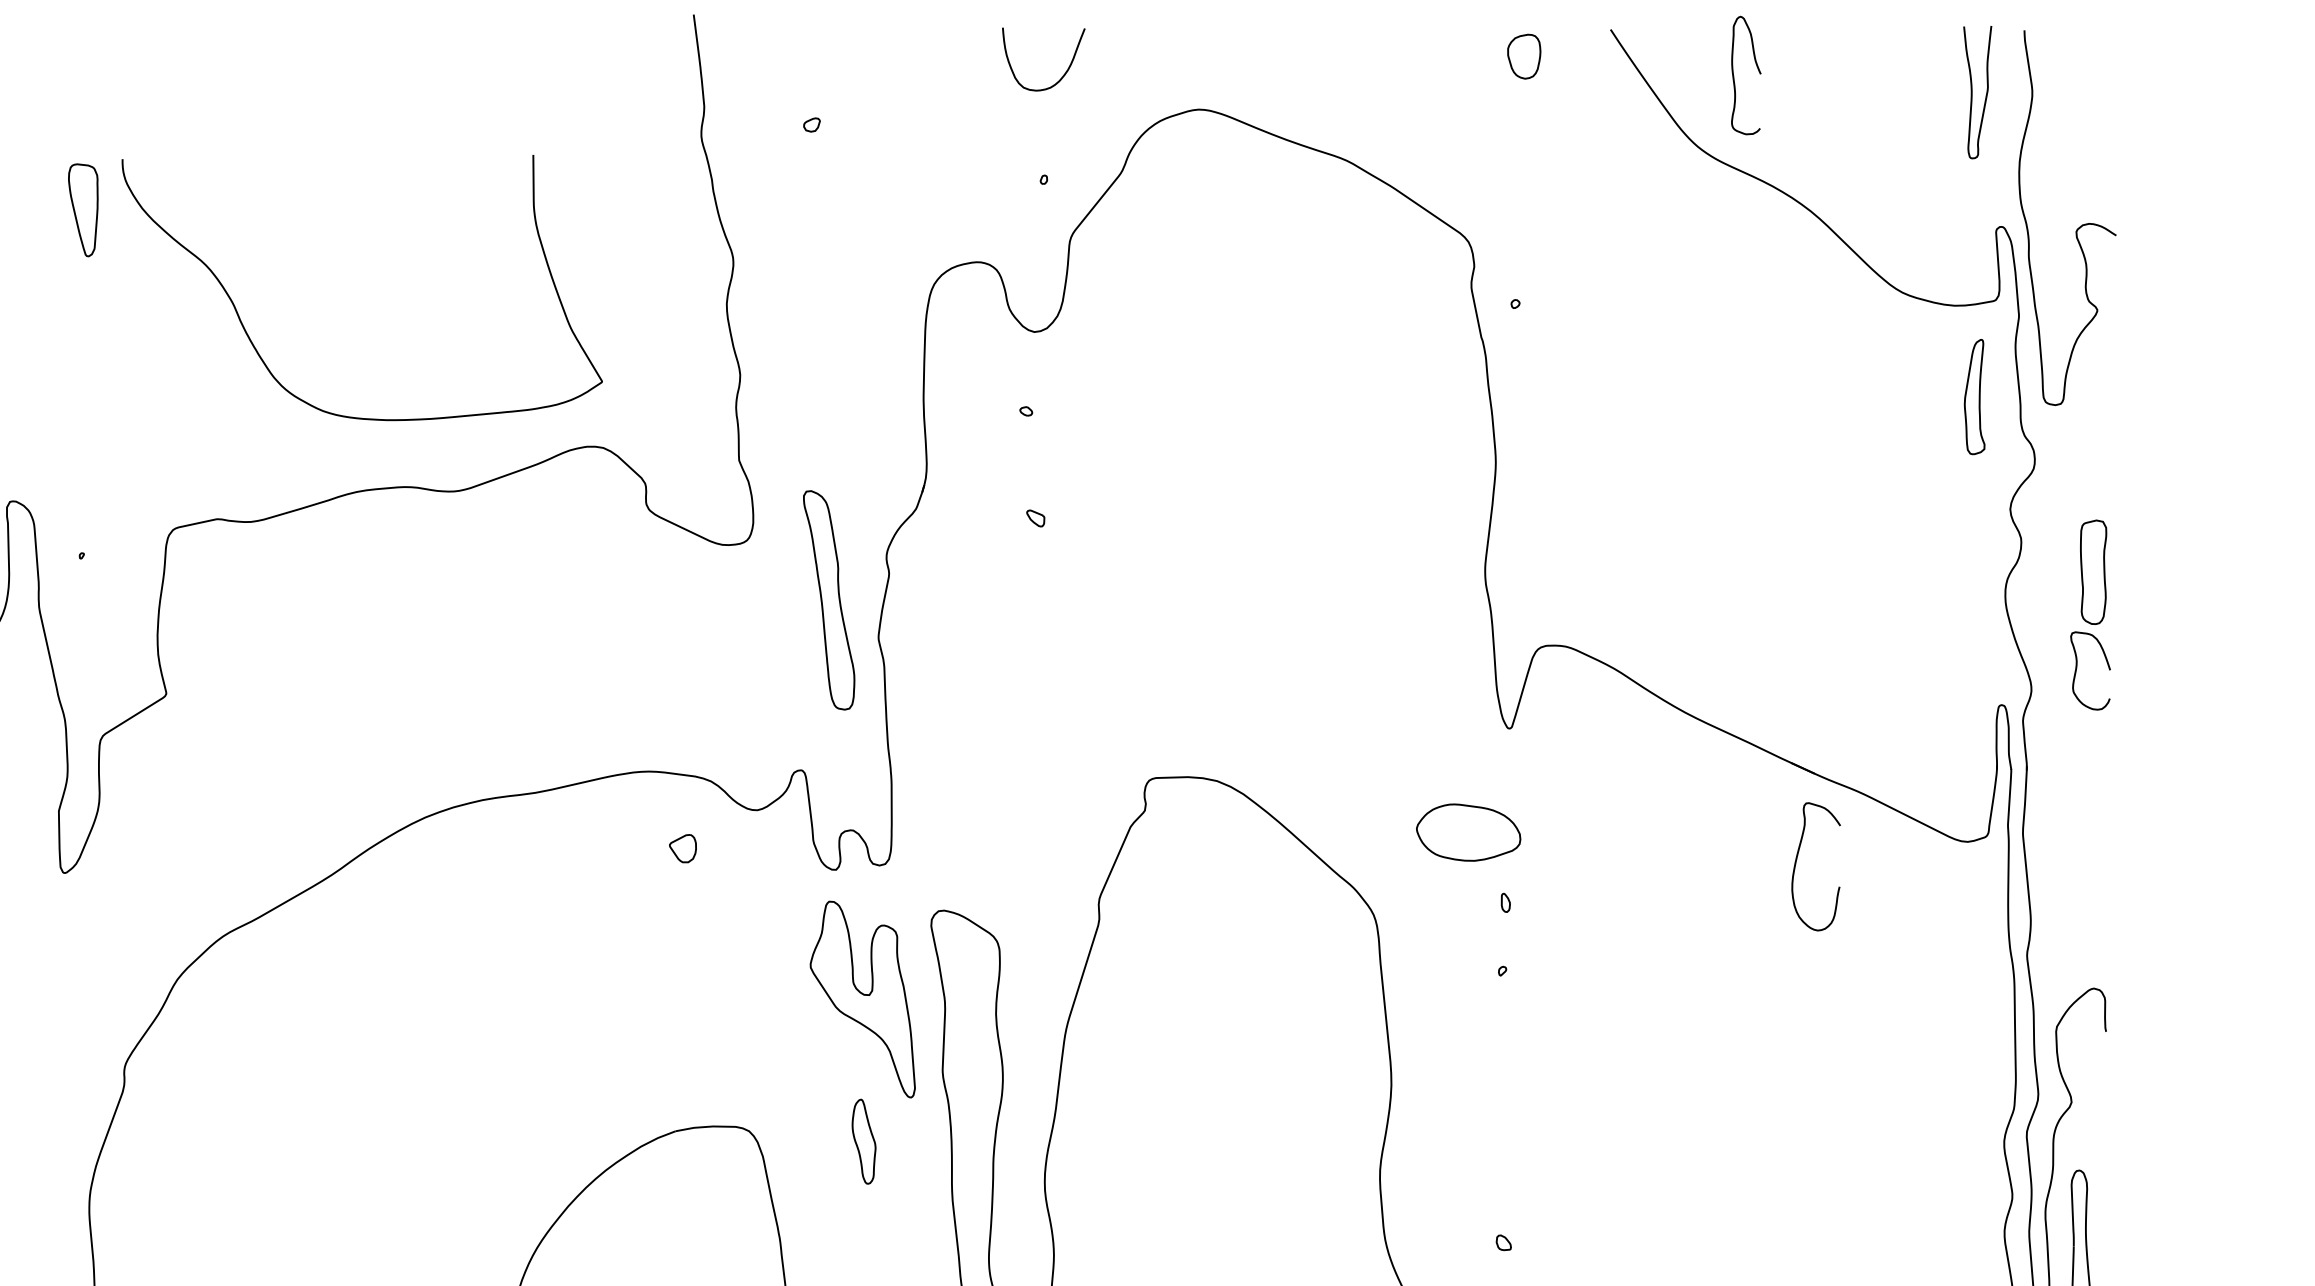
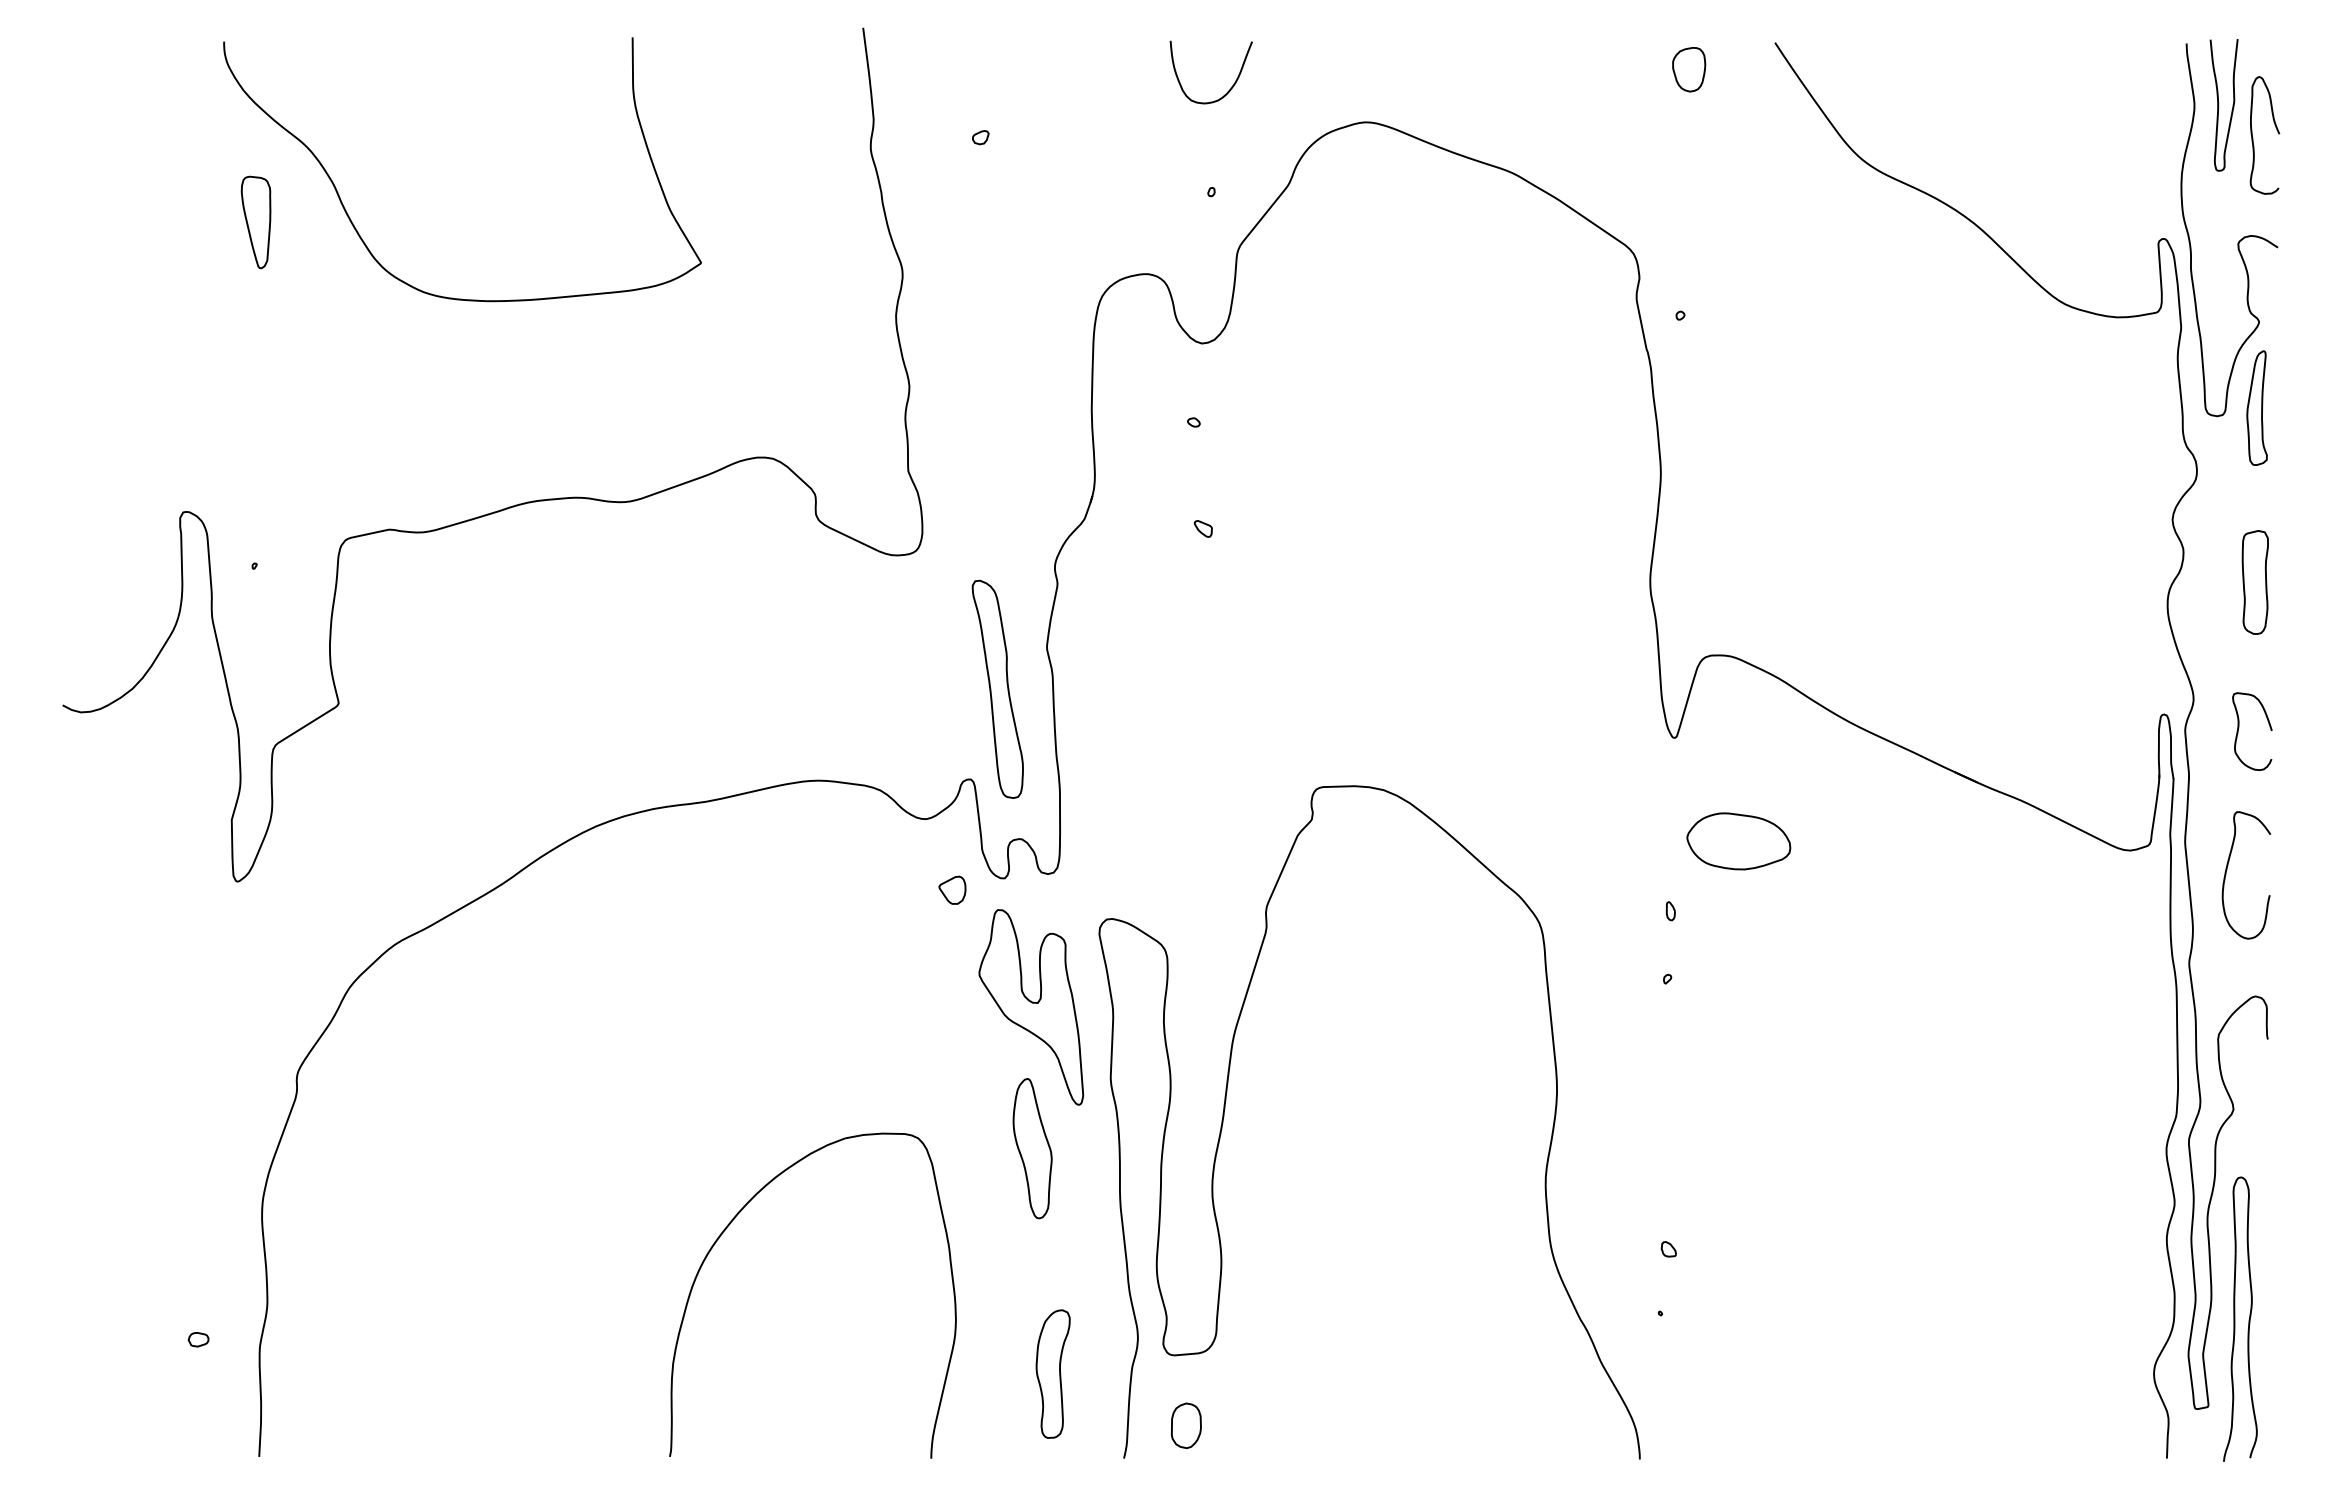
curve: (1734, 77) -> (2253, 137), moved
curve: (1973, 92) -> (2219, 105), moved
curve: (258, 352) -> (359, 233), moved
part: (1974, 396) -> (2256, 407), moved
part: (828, 599) -> (997, 688), moved
curve: (2077, 667) -> (2239, 728), moved
part: (1468, 832) -> (1738, 841), moved
part: (683, 847) -> (952, 889), moved
curve: (1797, 861) -> (2227, 870), moved
part: (863, 1141) -> (1032, 1148), size x1.67

